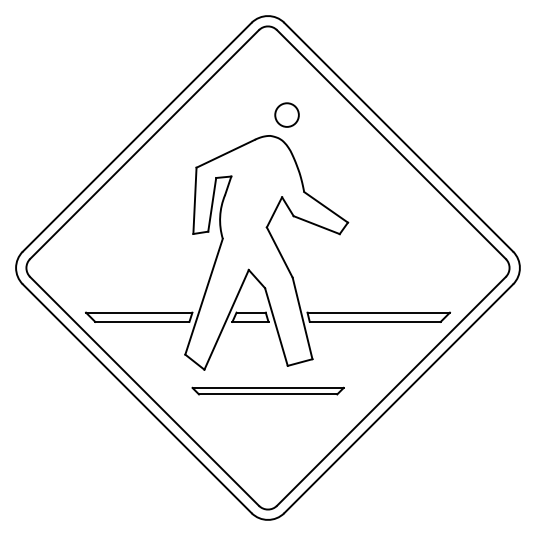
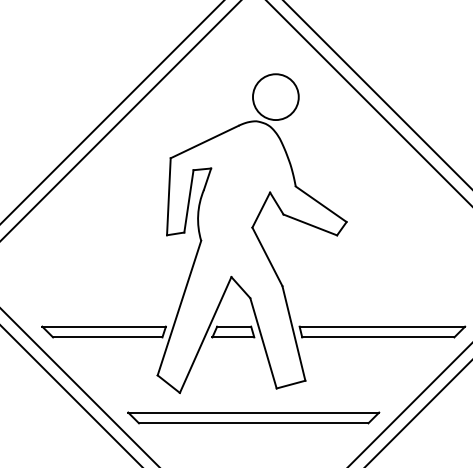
circle: (286, 114) -> (275, 96), size x1.67
part: (268, 390) -> (254, 417), size x1.43

